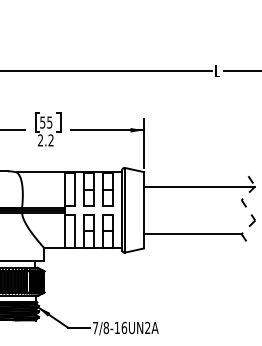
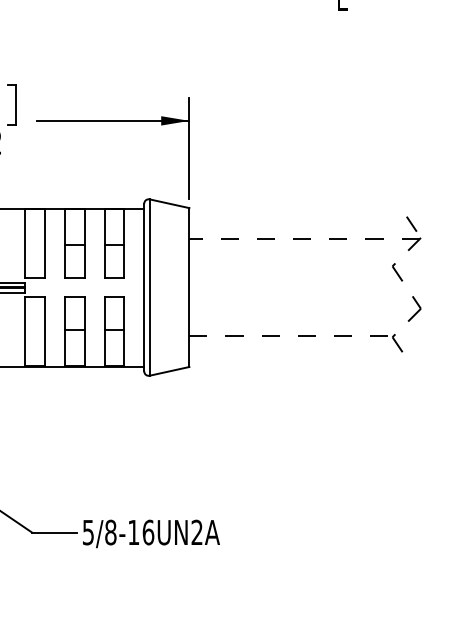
line: (198, 187) -> (302, 240), solid -> dashed
line: (193, 233) -> (292, 335), solid -> dashed
text: (95, 328) -> (88, 533), 7/8-16UN2A -> 5/8-16UN2A

